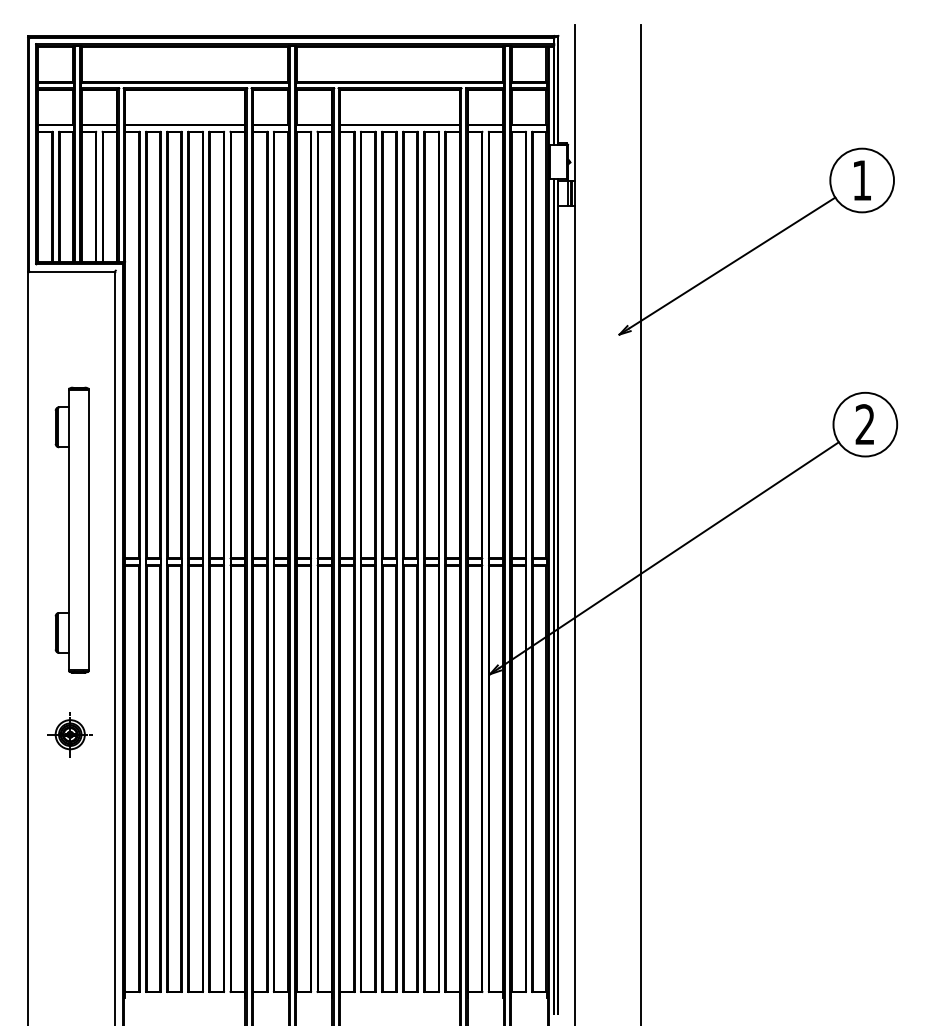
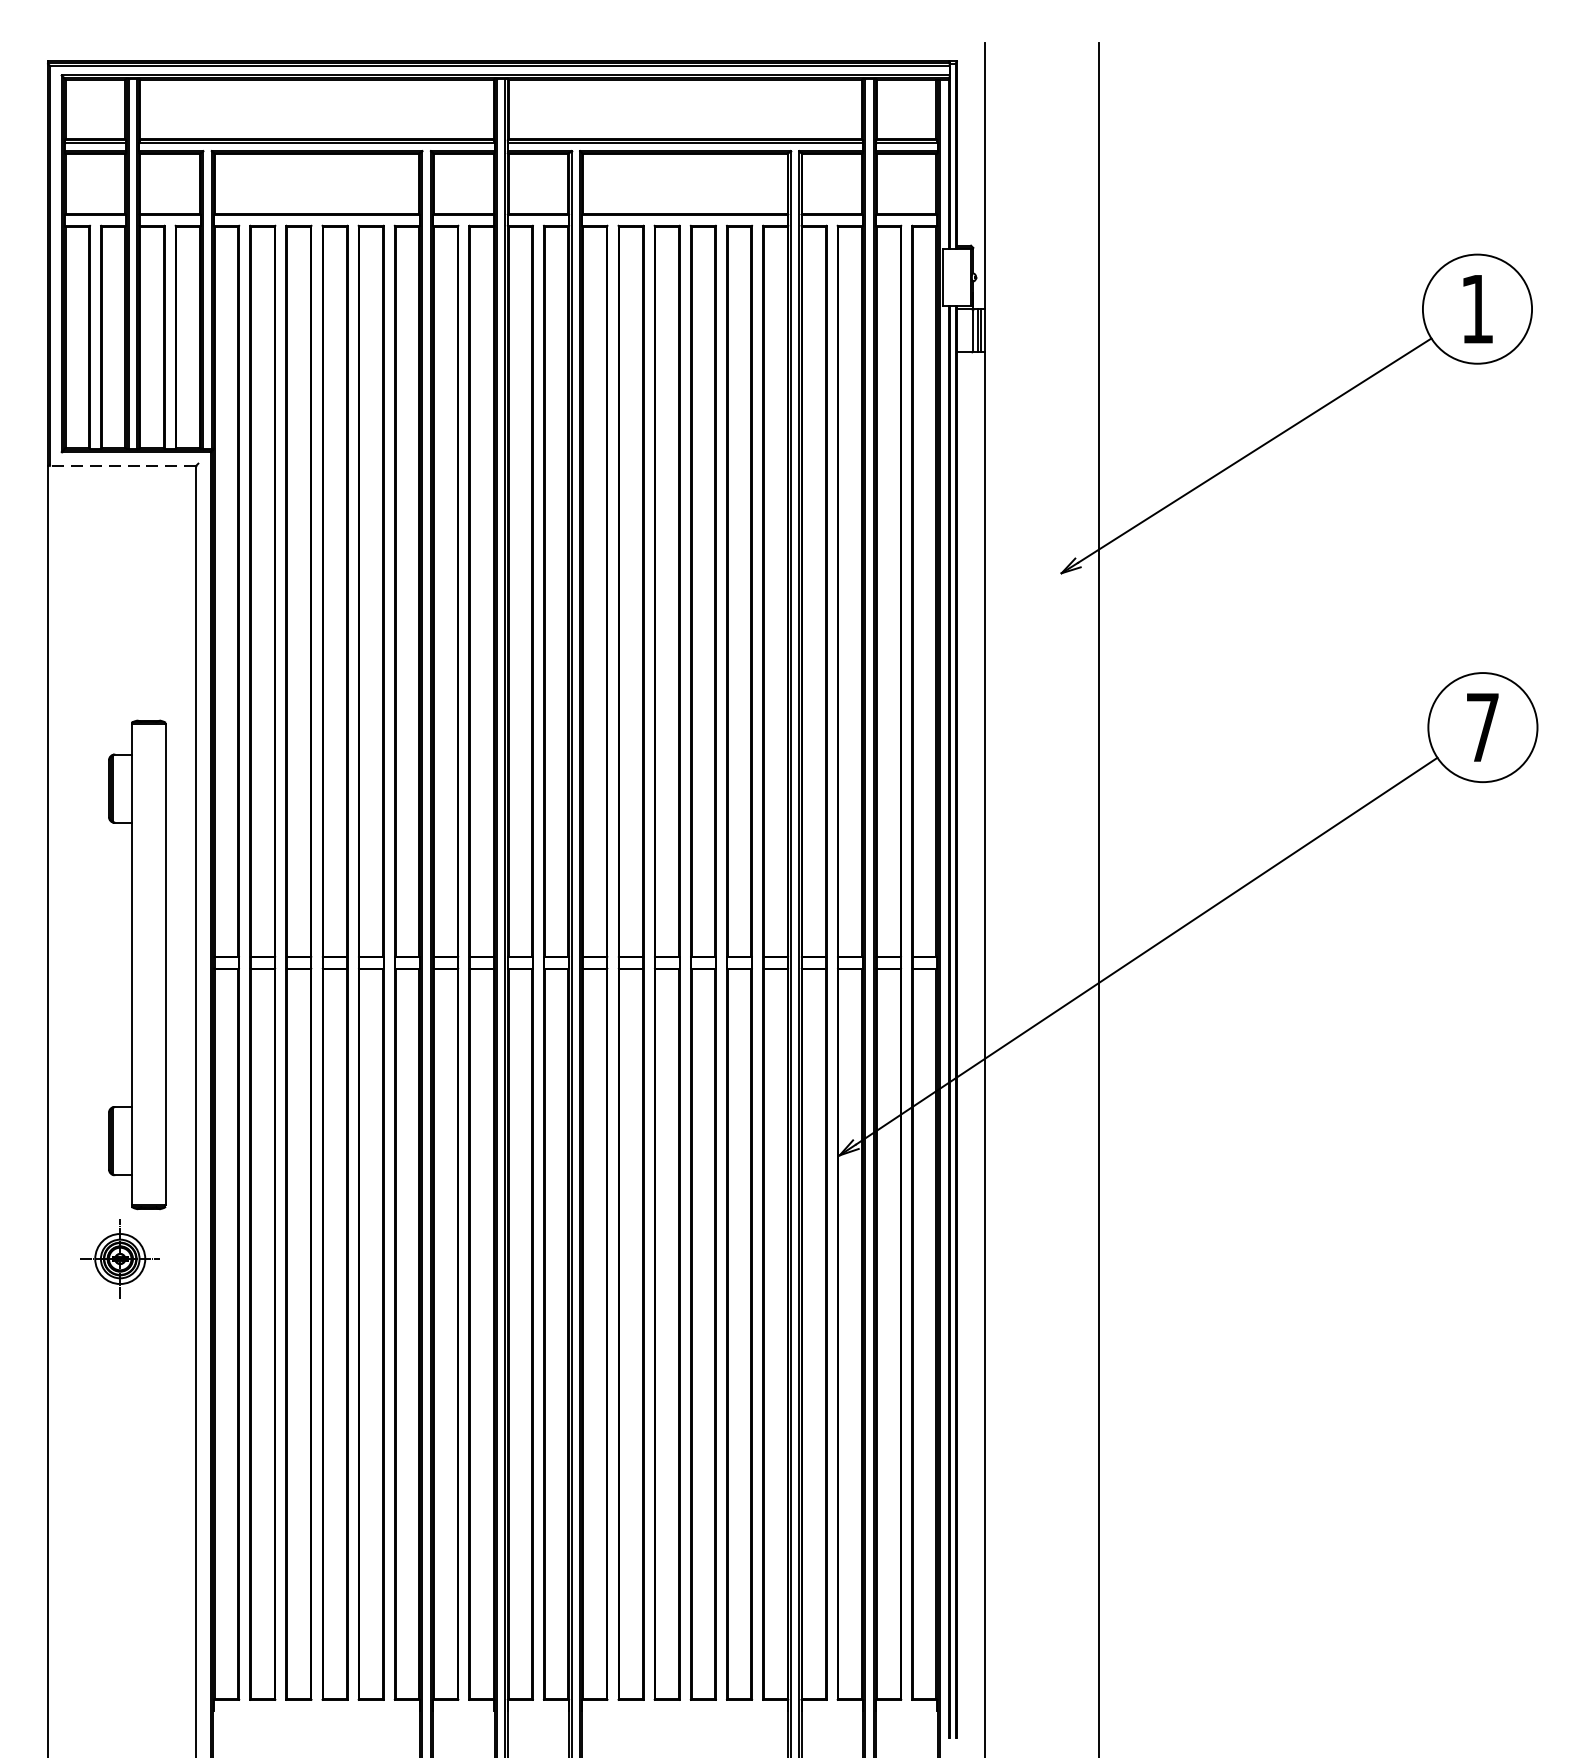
line: (70, 271) -> (120, 465), solid -> dashed
text: (864, 424) -> (1481, 727), 2 -> 7
part: (71, 529) -> (136, 963), moved

